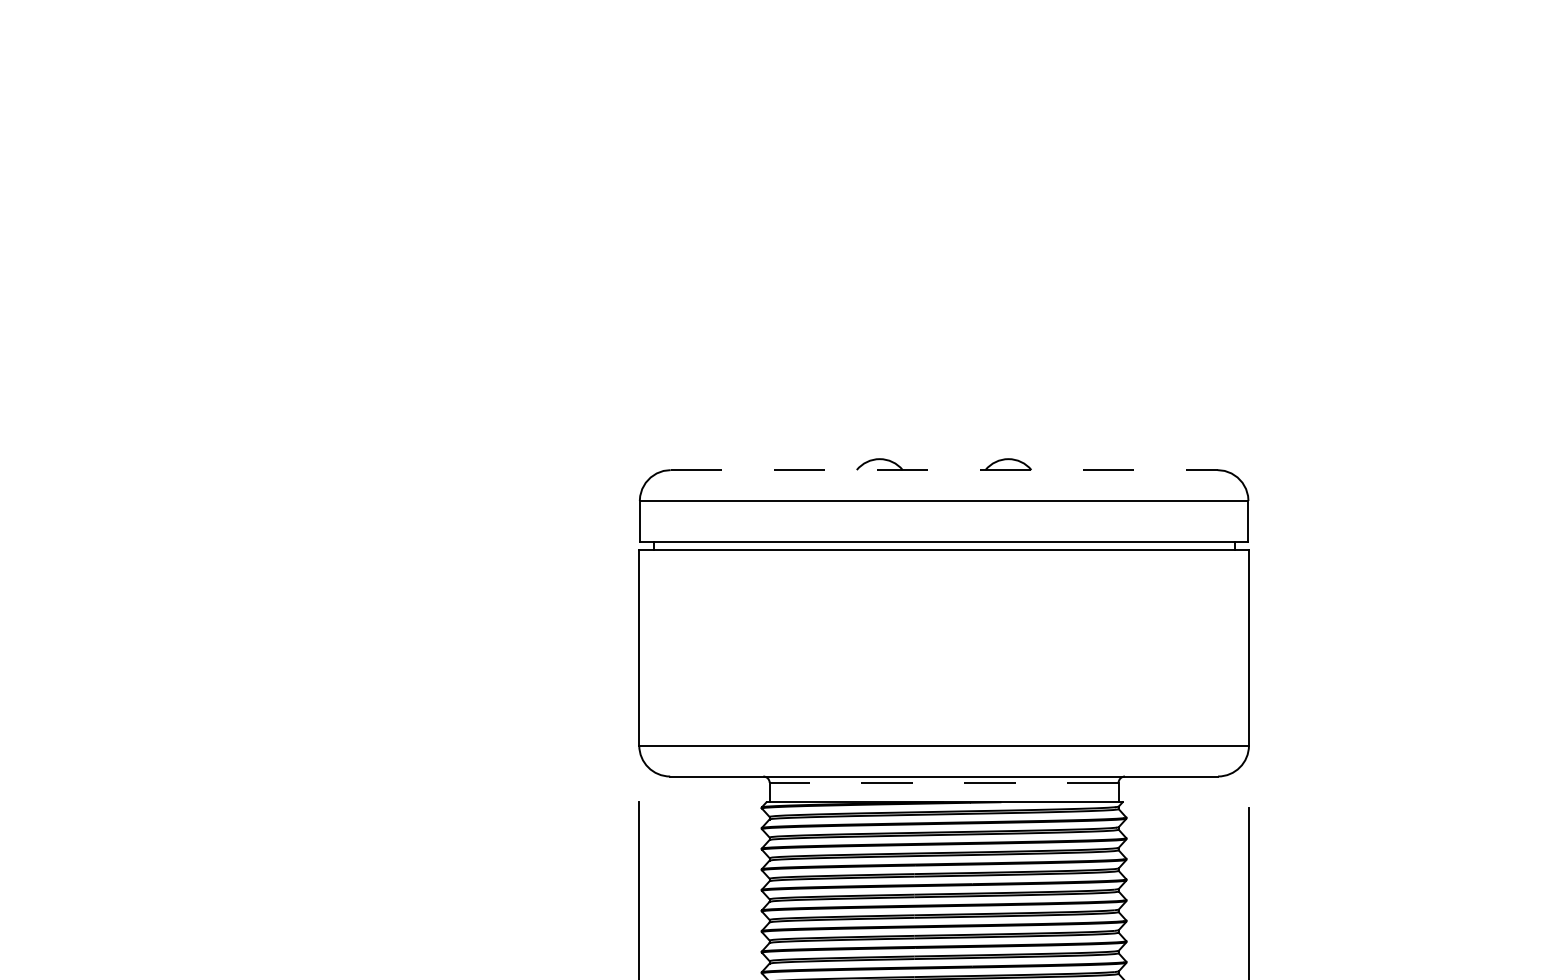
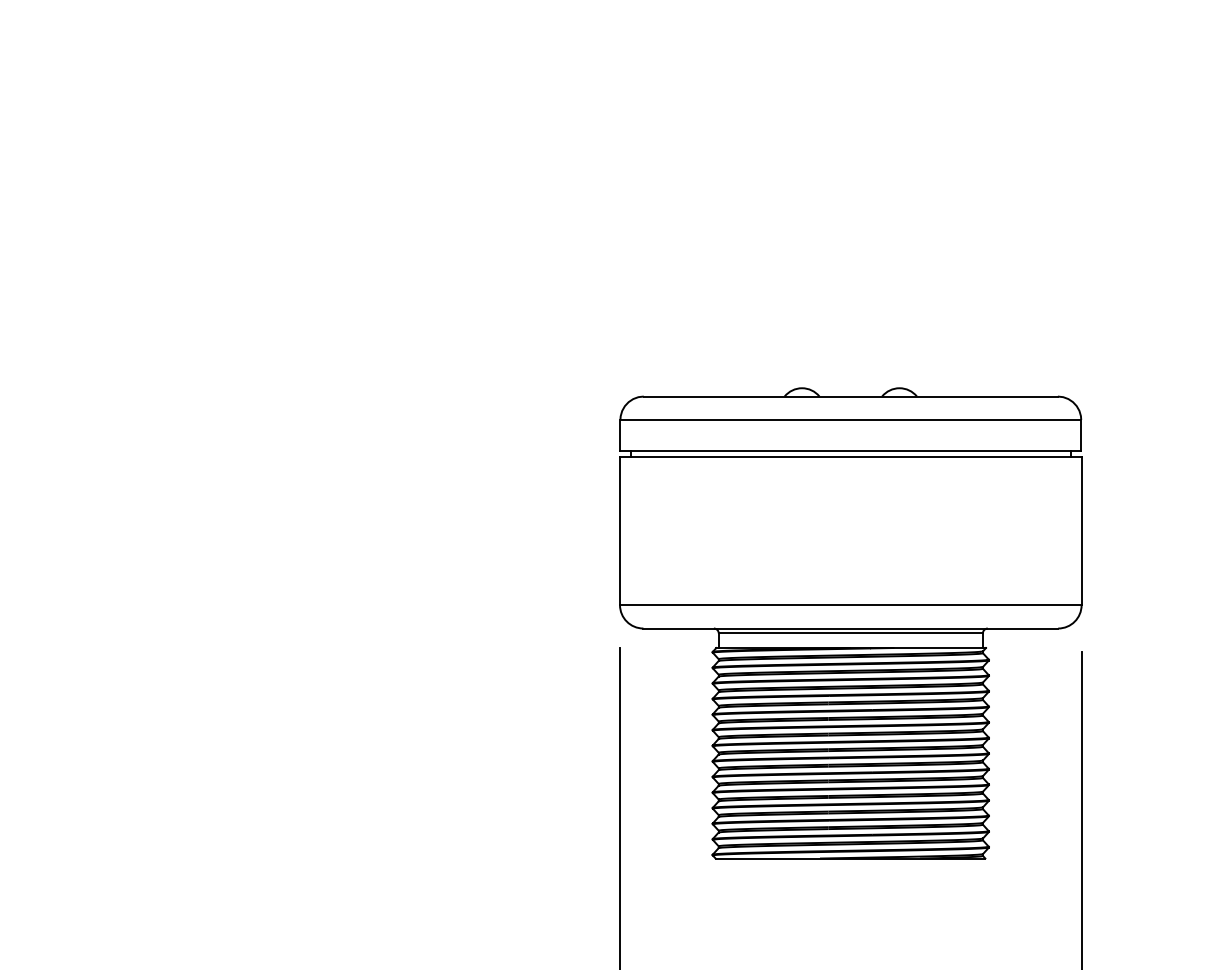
line: (945, 470) -> (851, 396), dashed -> solid
line: (943, 783) -> (850, 633), dashed -> solid

